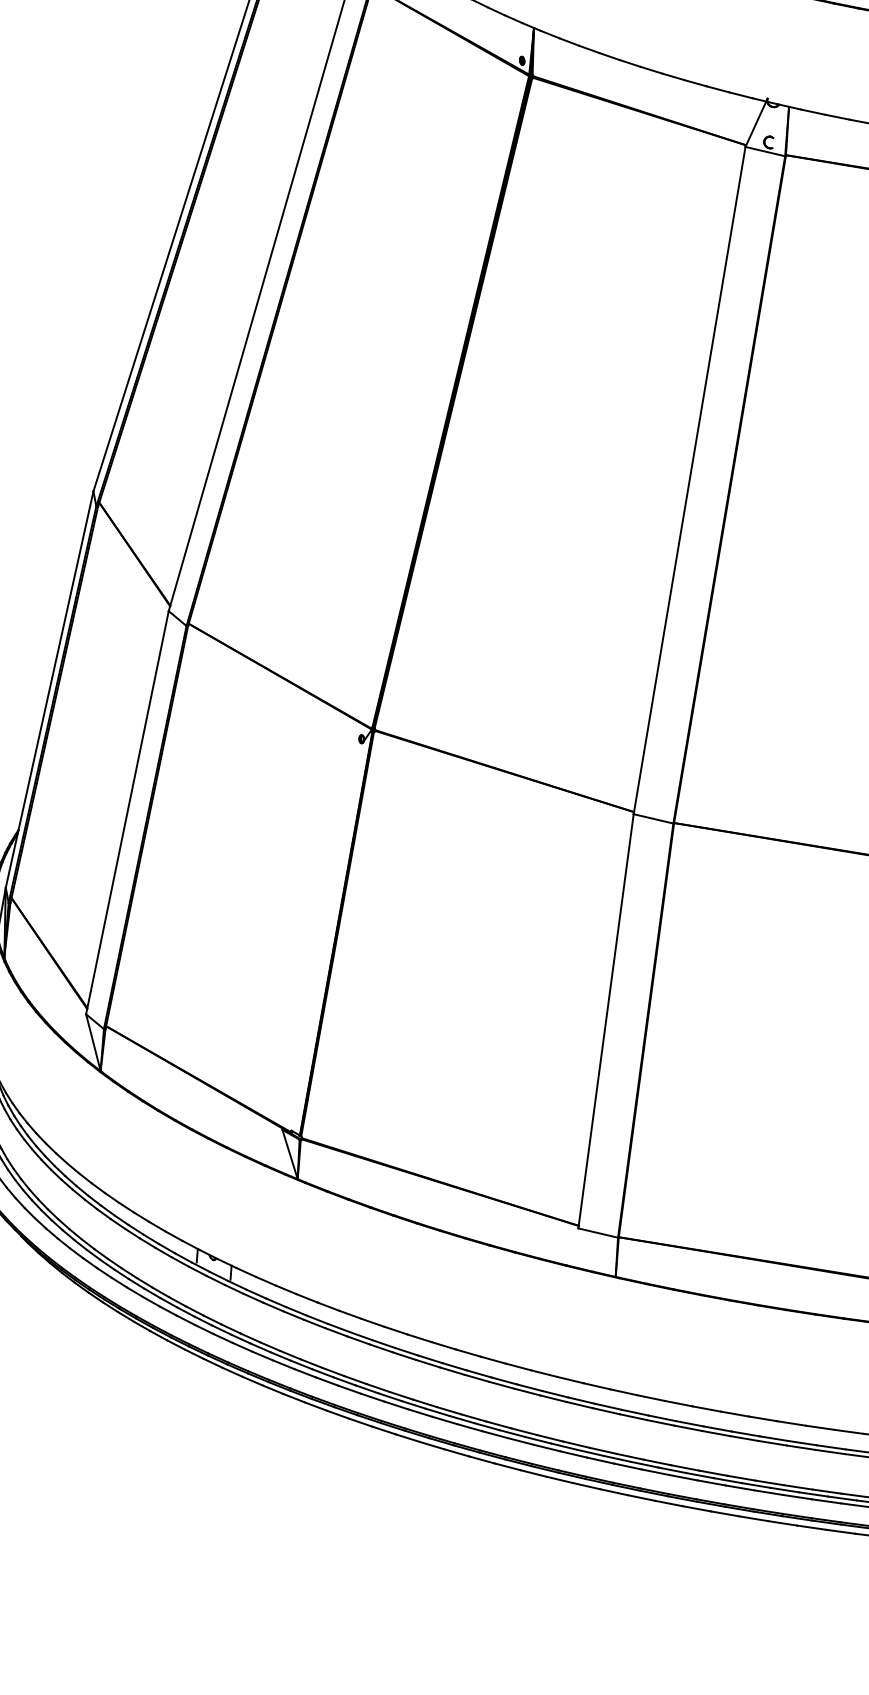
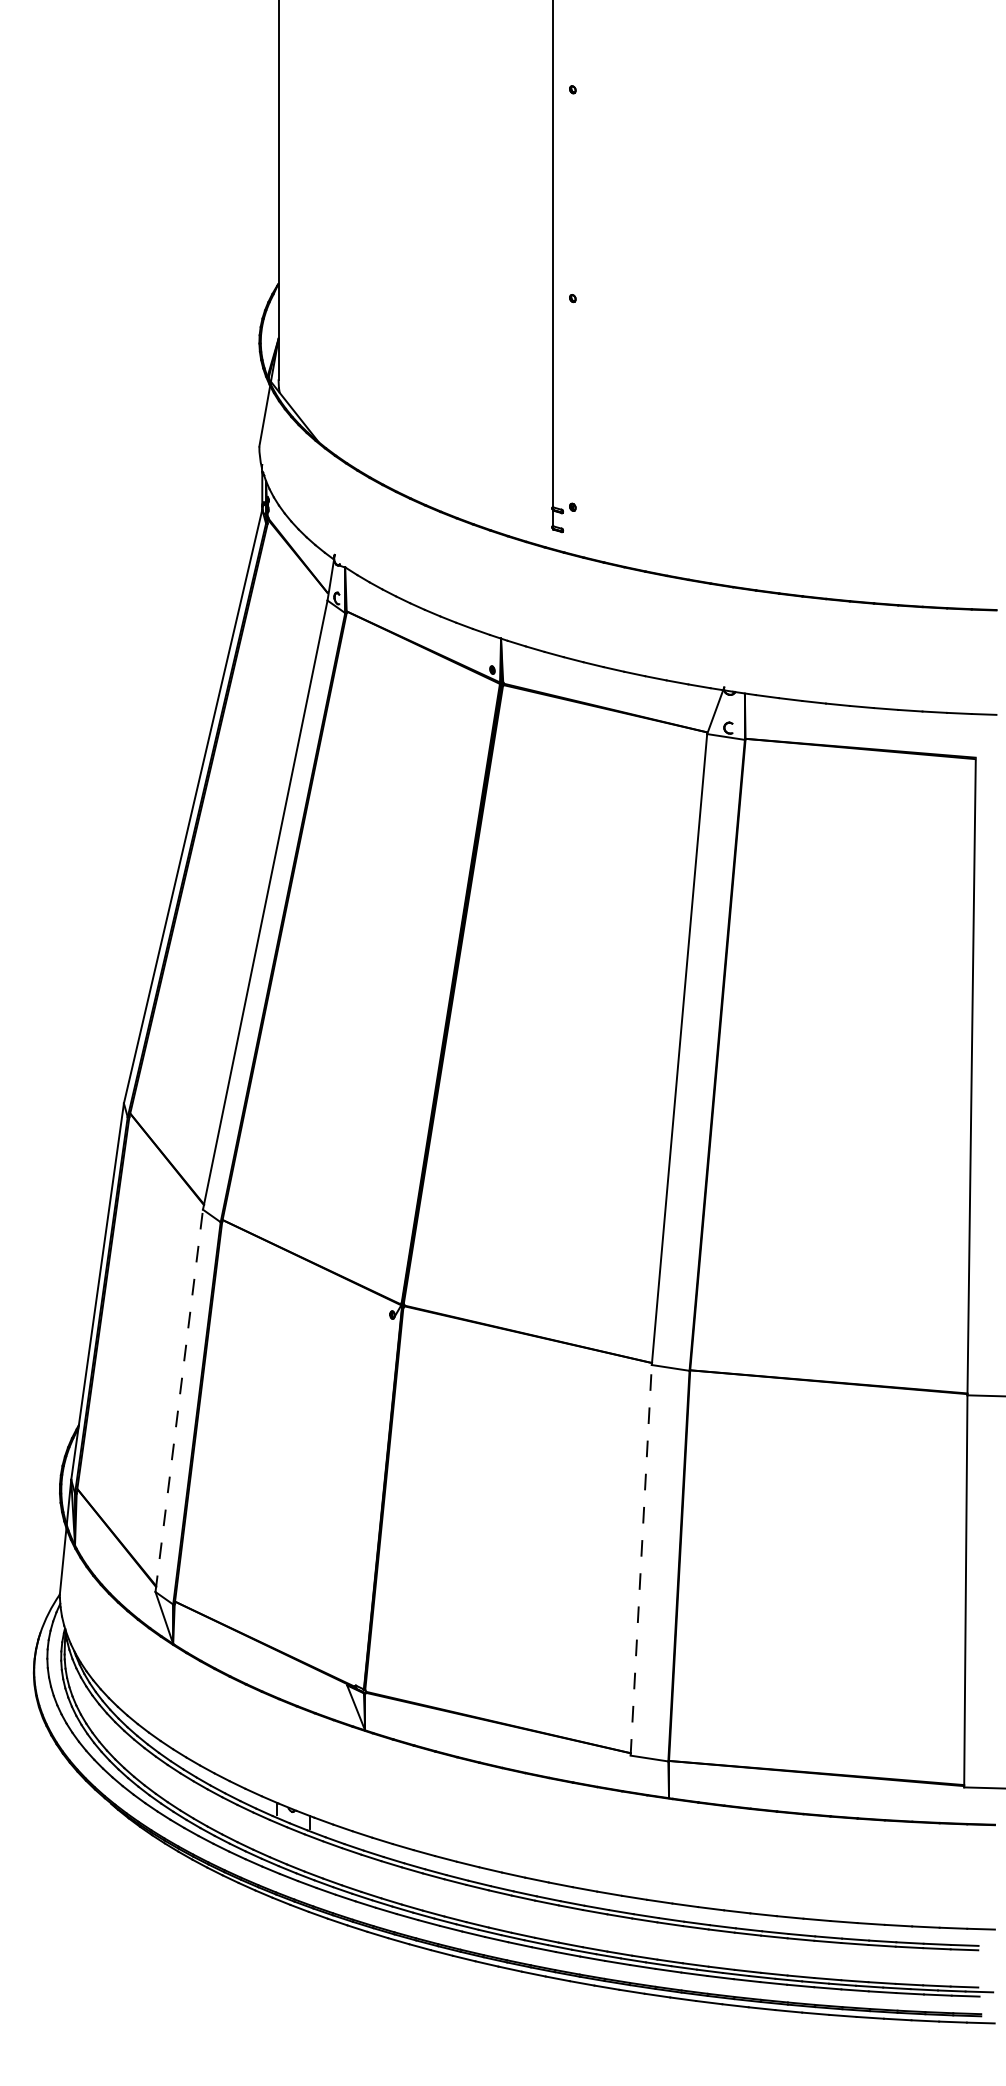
line: (127, 812) -> (179, 1400), solid -> dashed
line: (606, 1021) -> (641, 1560), solid -> dashed

